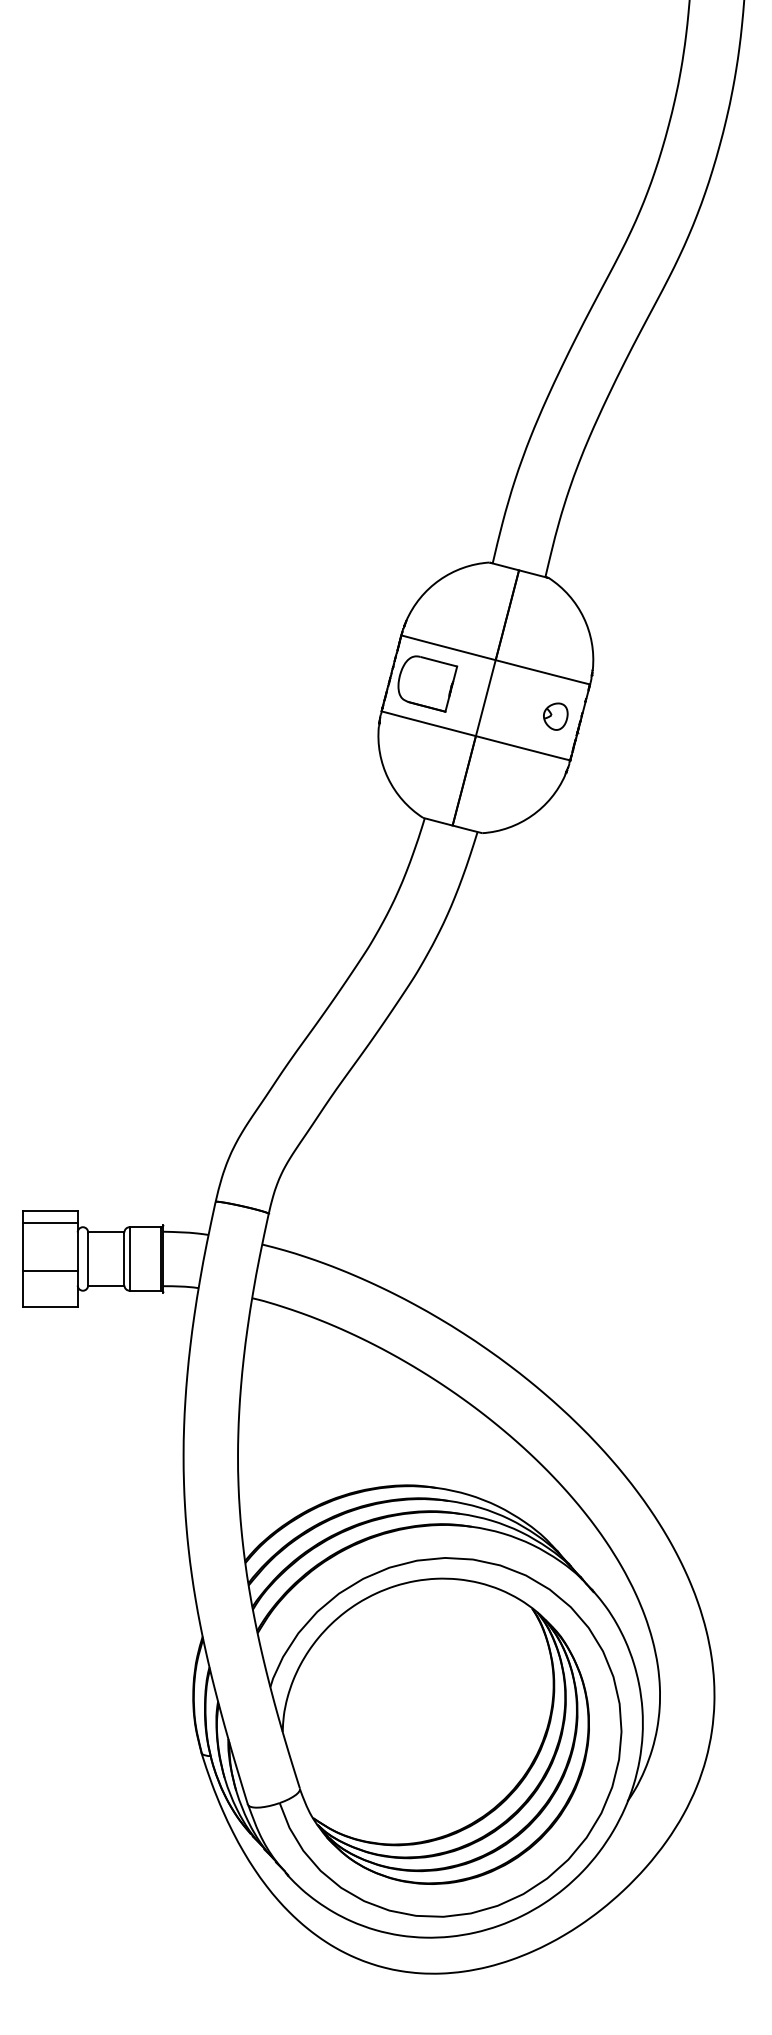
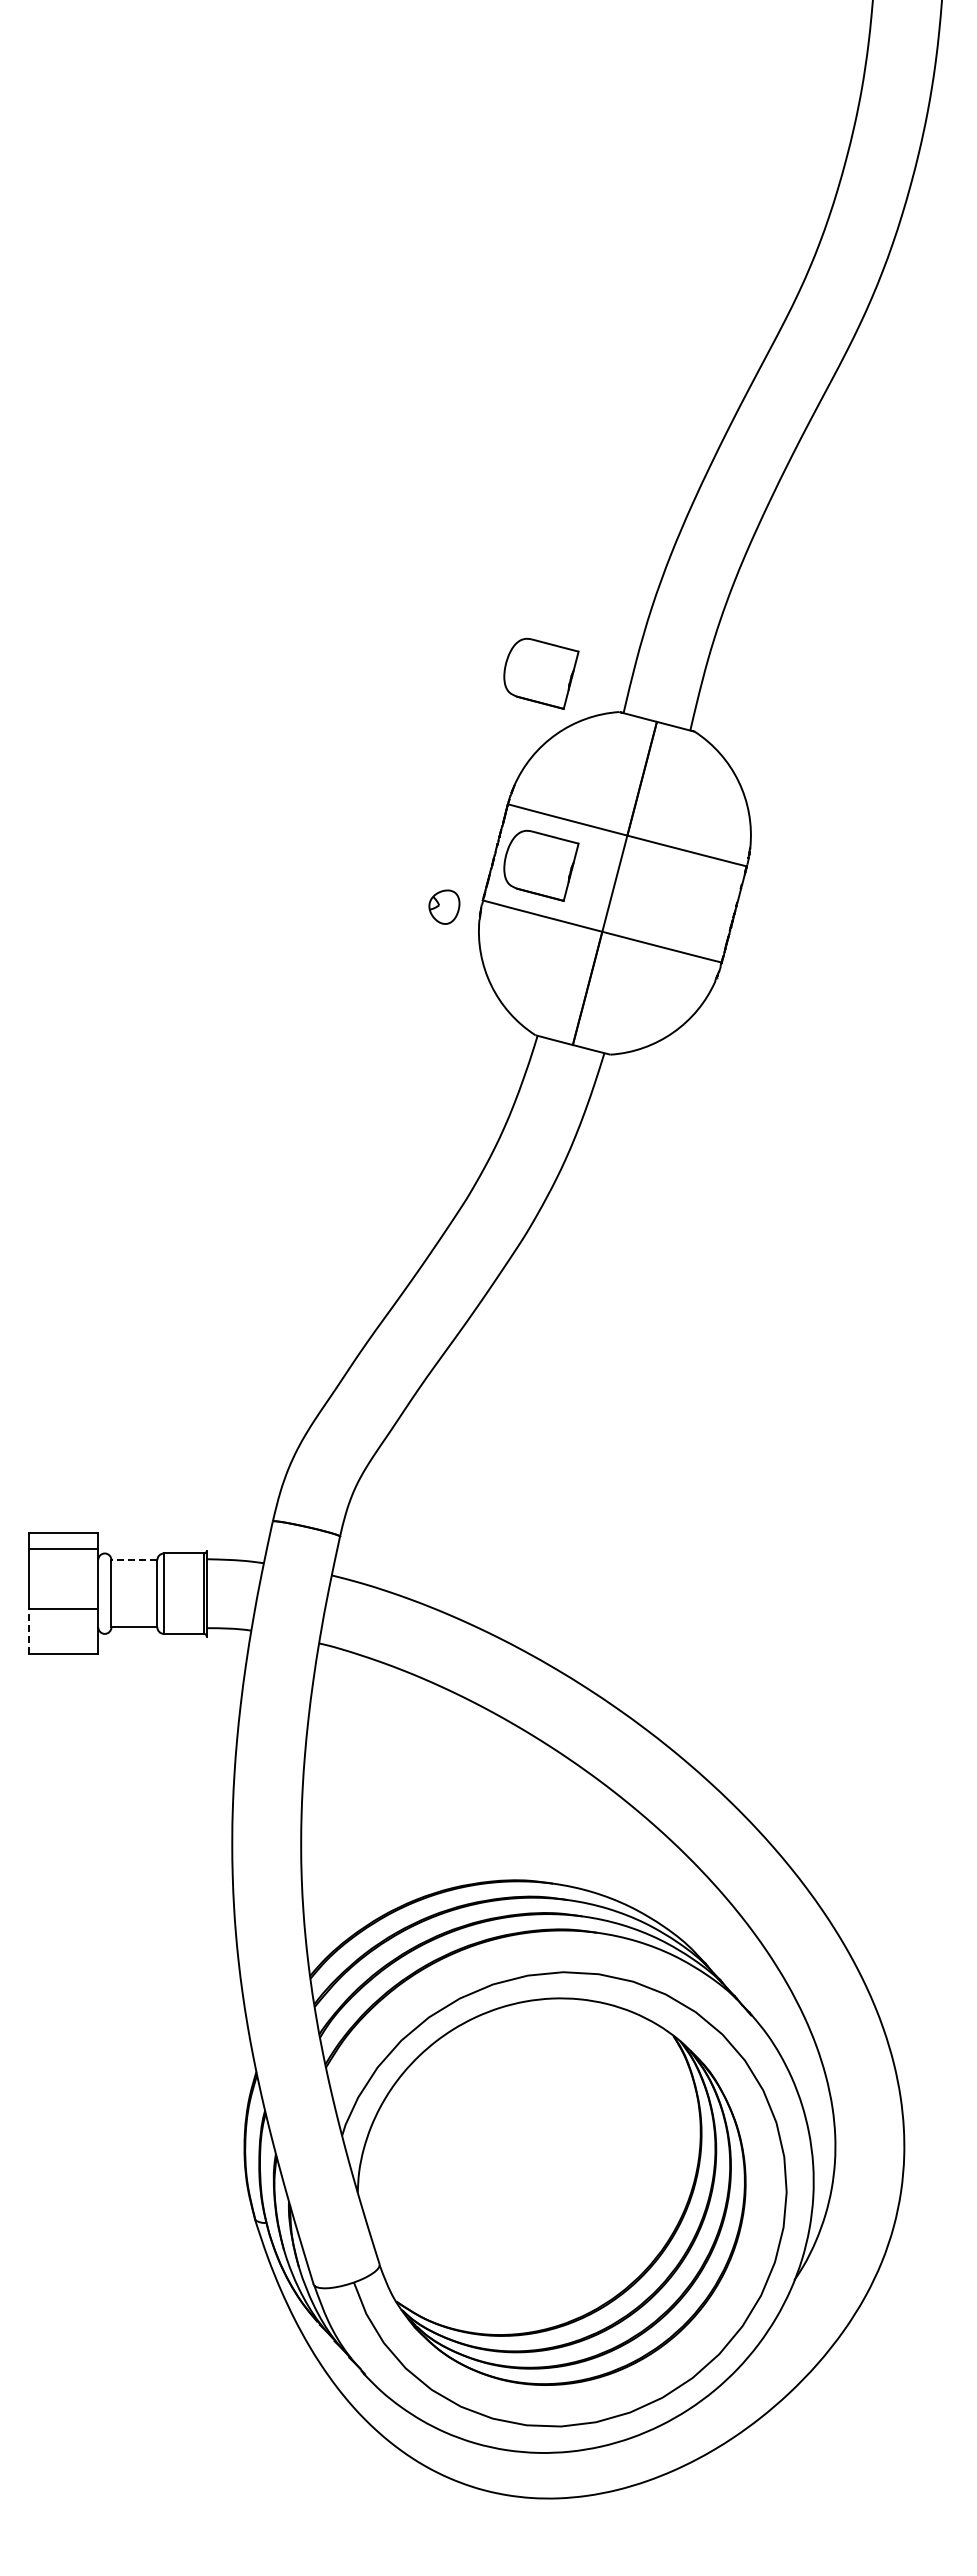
part: (427, 532) -> (541, 673), added
part: (555, 716) -> (444, 906), moved
line: (106, 1232) -> (134, 1560), solid -> dashed
line: (23, 1288) -> (29, 1631), solid -> dashed

